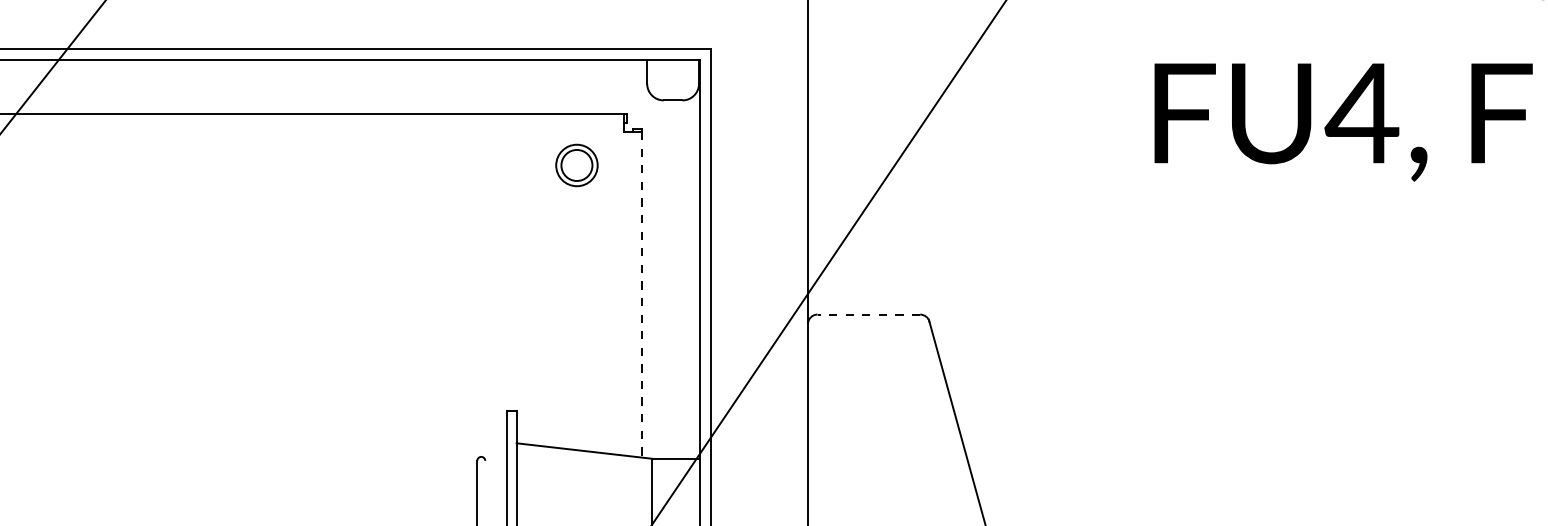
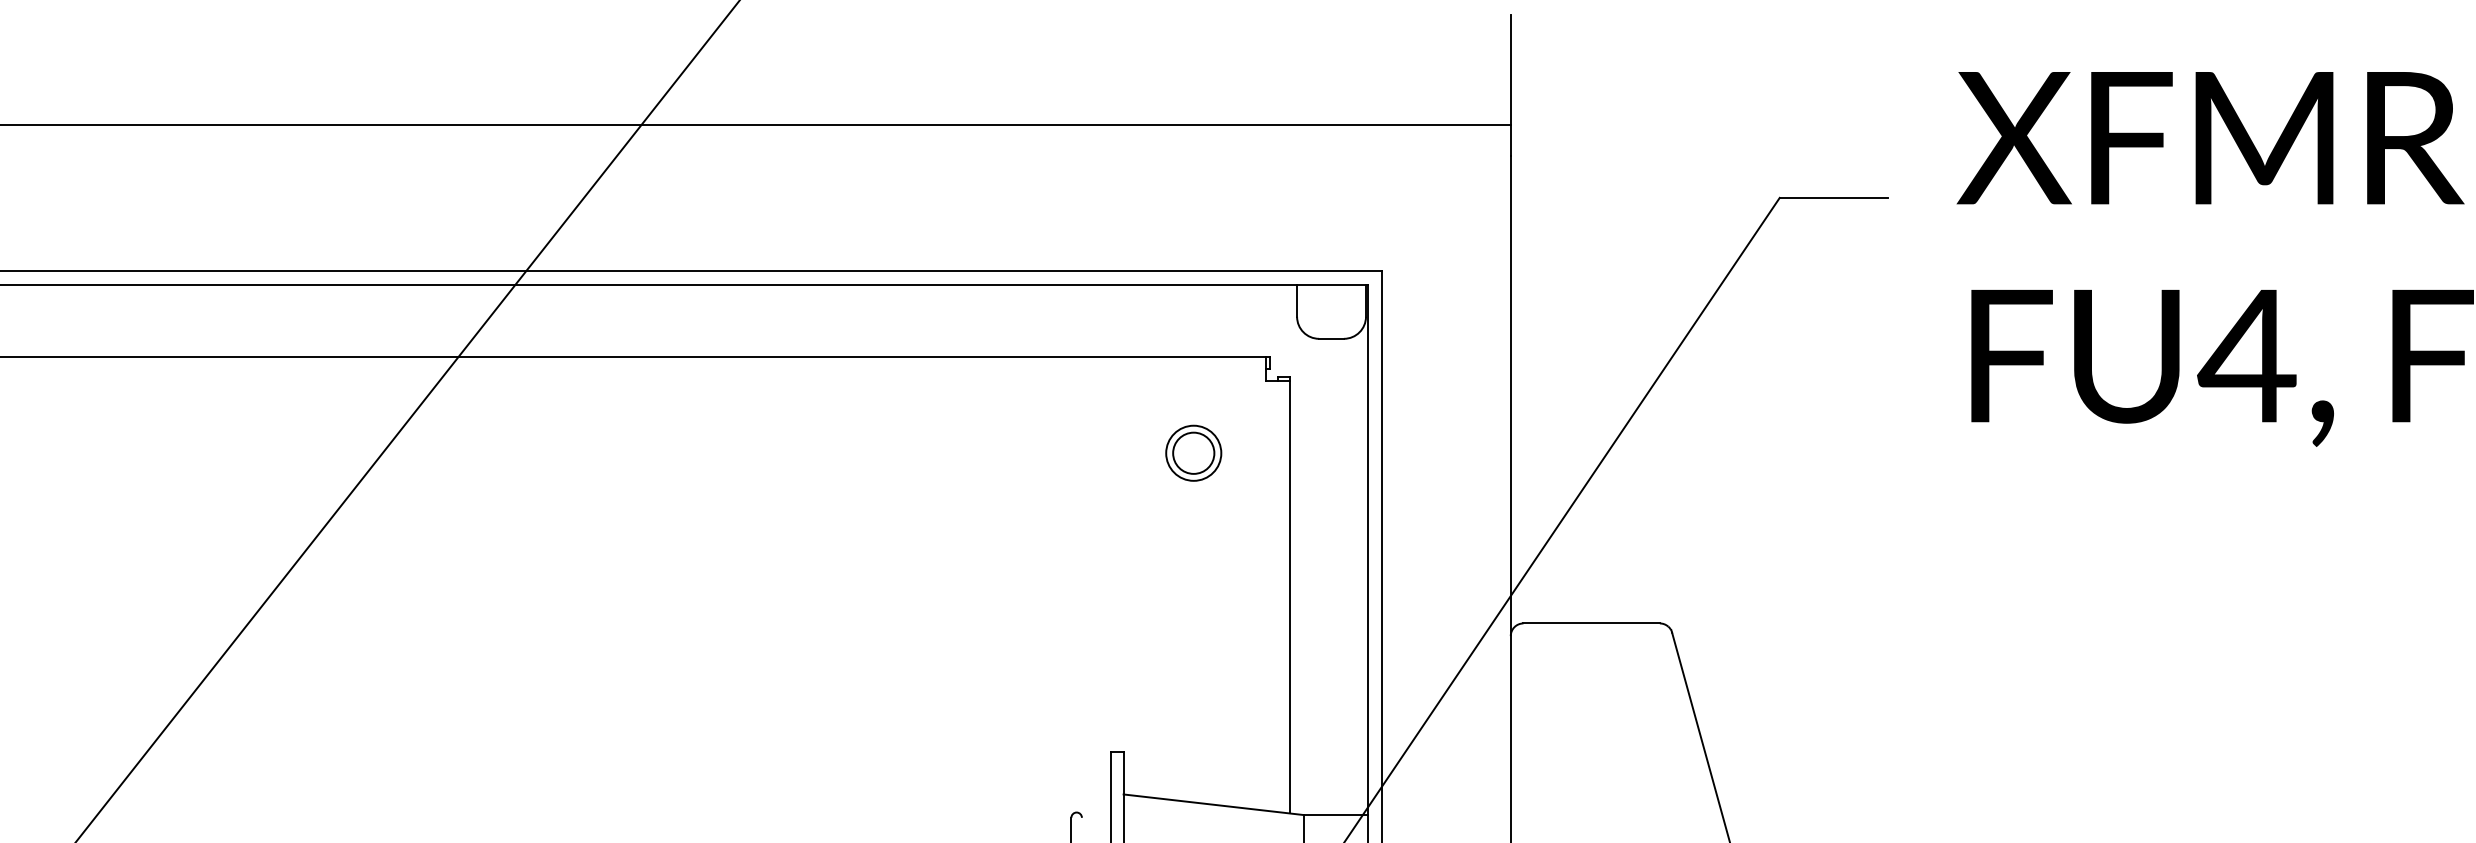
part: (576, 164) -> (1193, 452), moved
line: (642, 295) -> (1290, 597), dashed -> solid
line: (868, 314) -> (1591, 623), dashed -> solid

